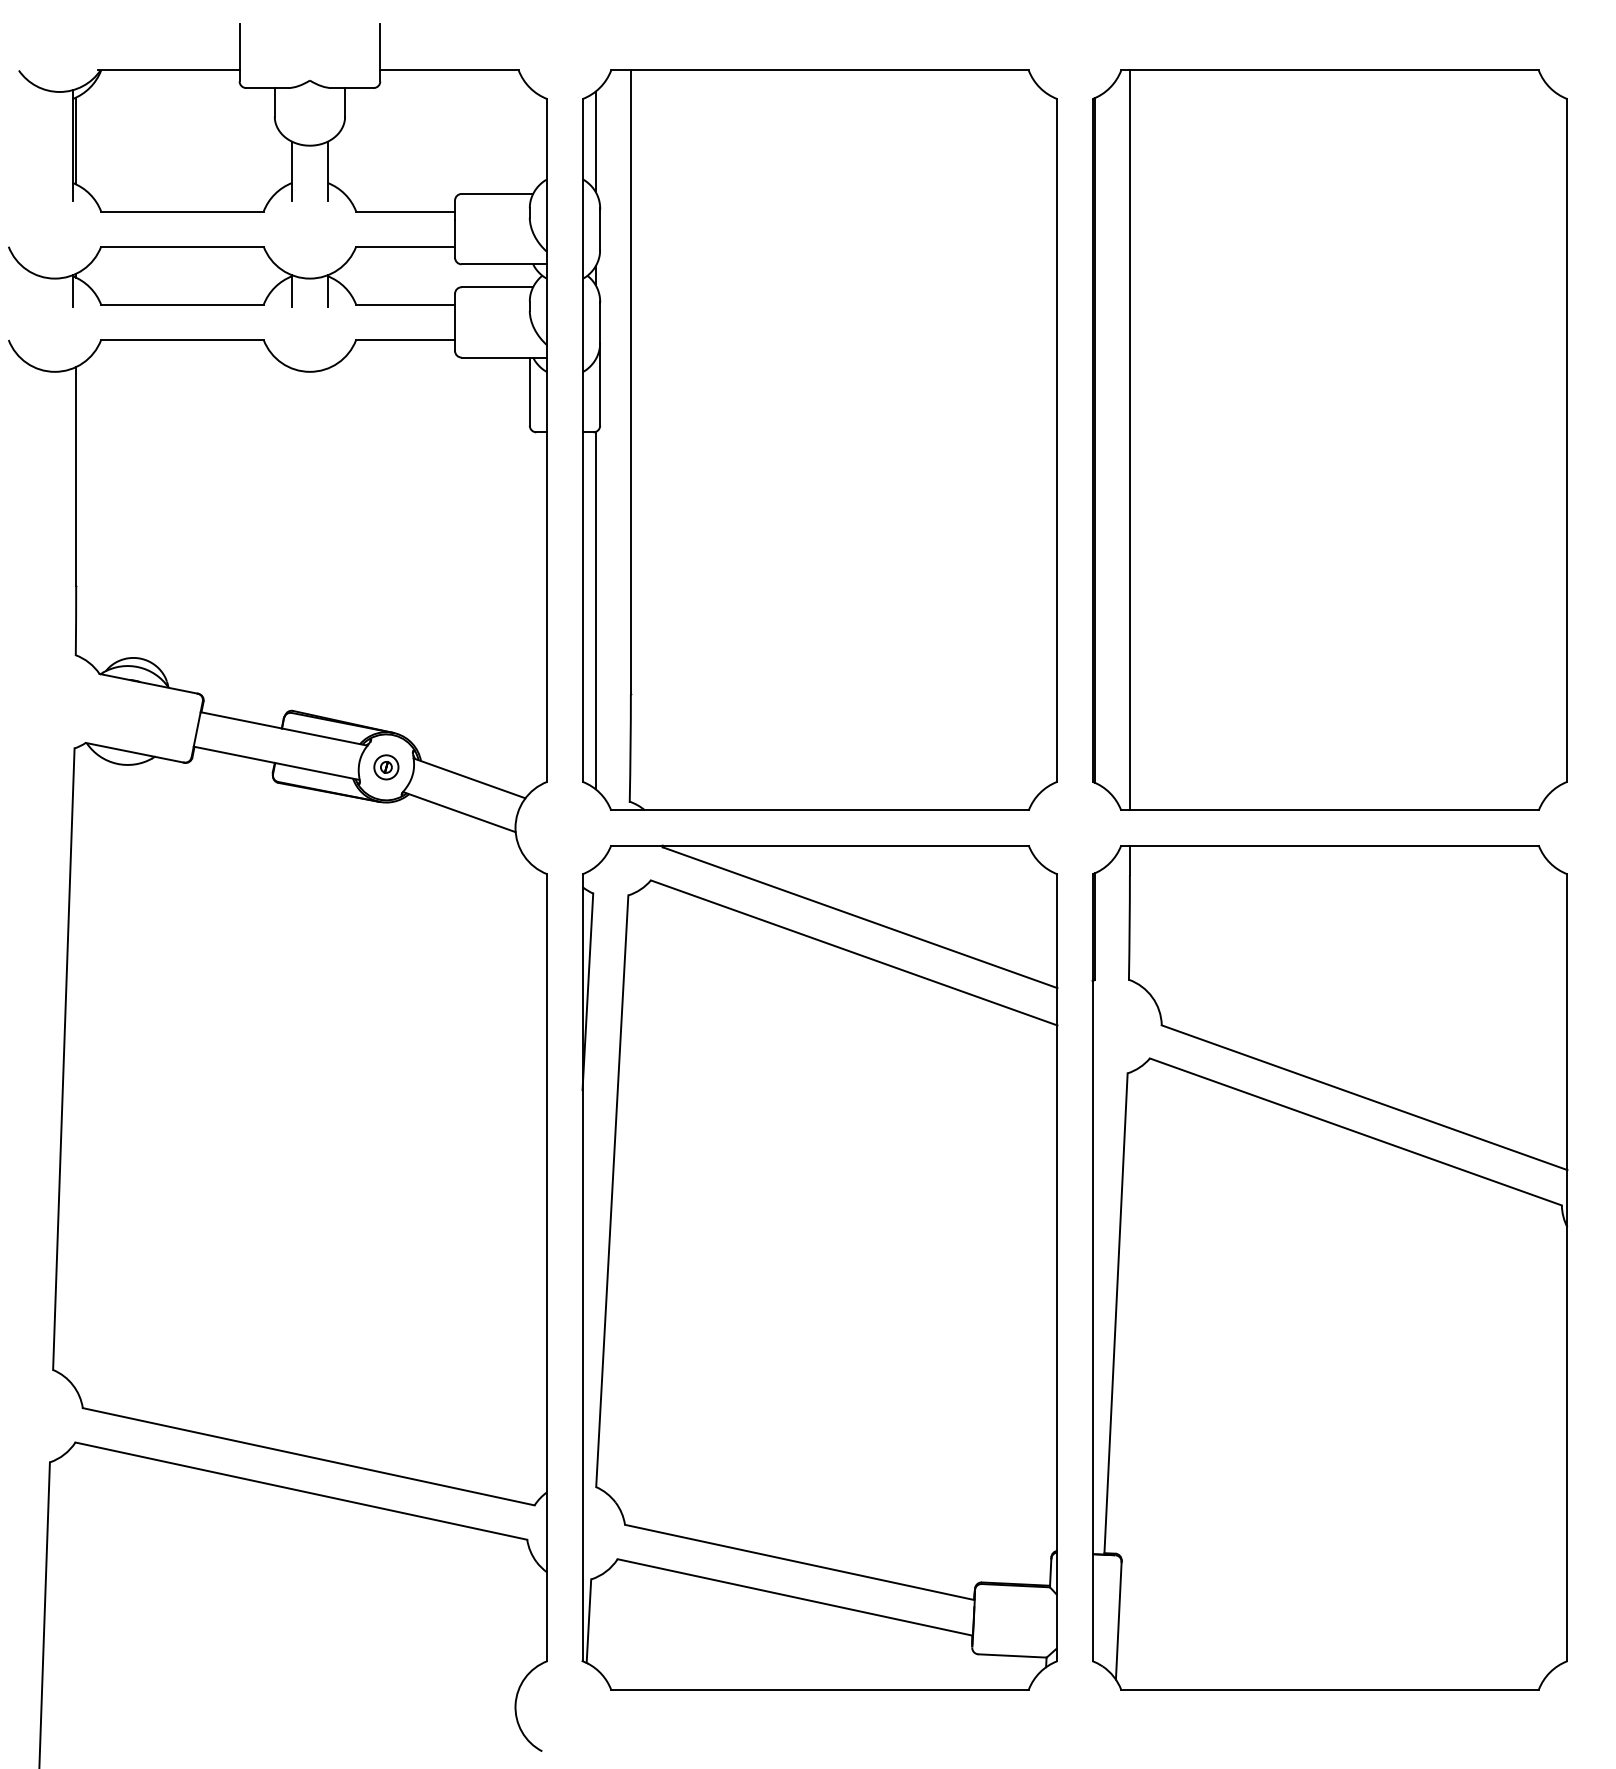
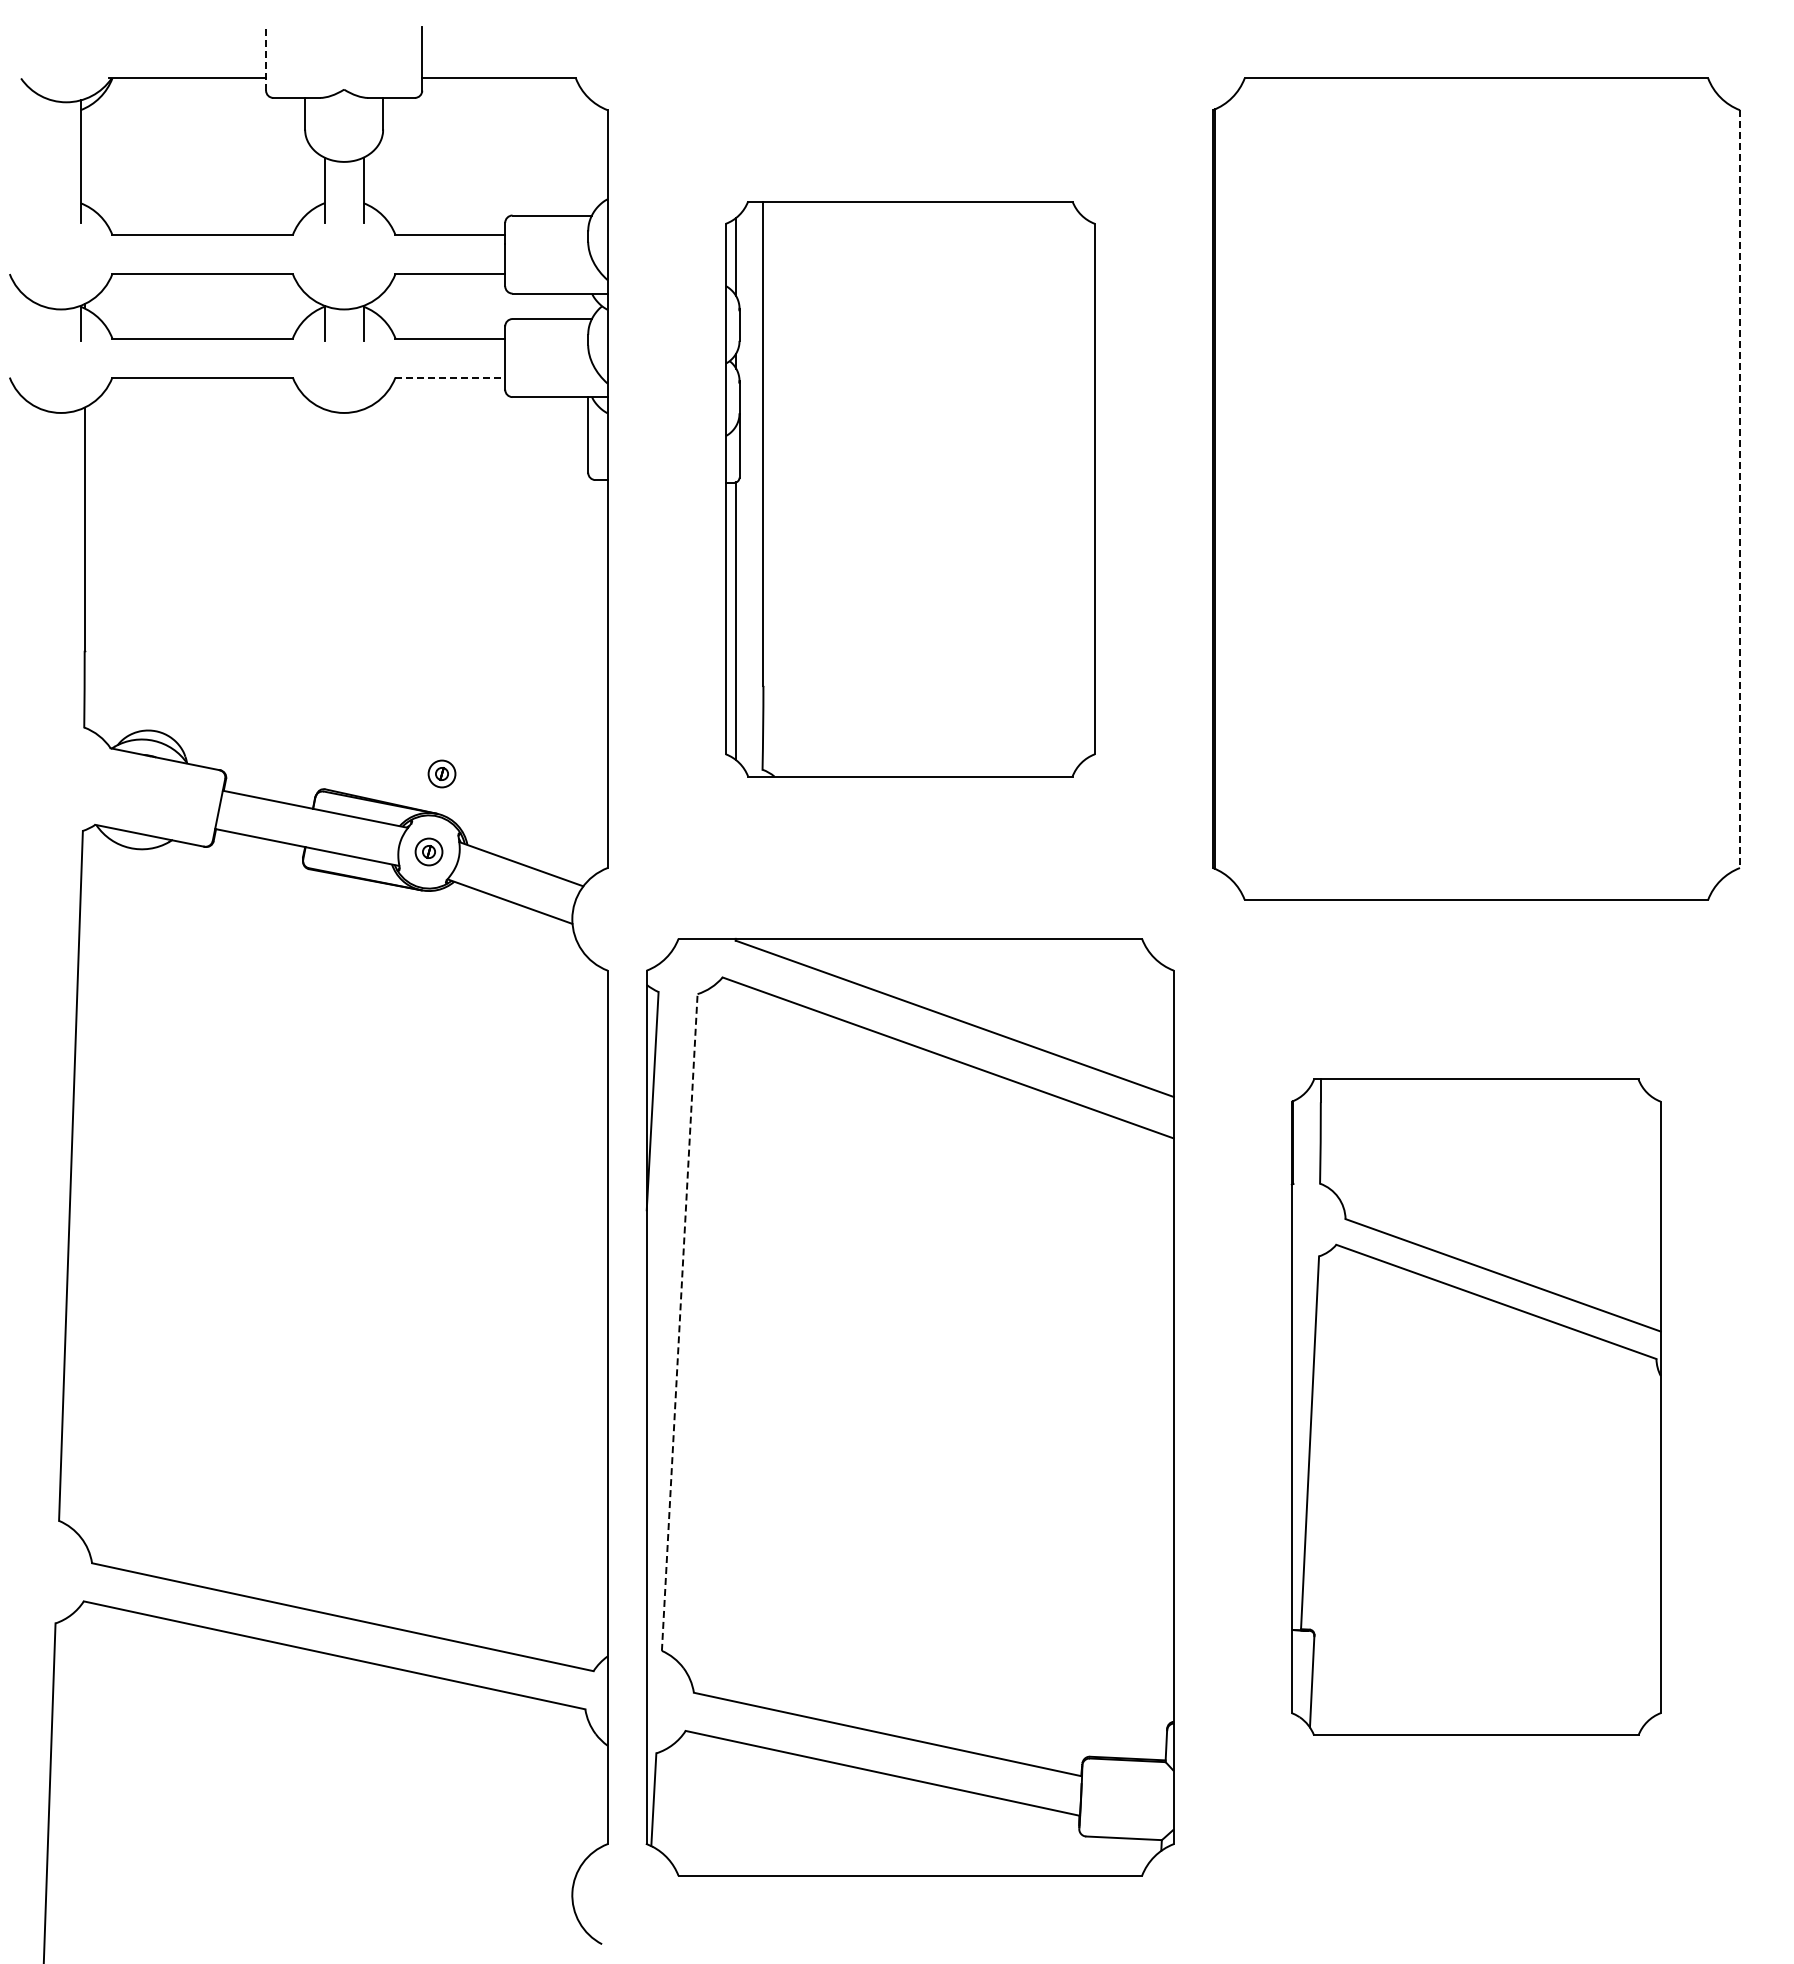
line: (239, 52) -> (266, 58), solid -> dashed
line: (76, 140) -> (84, 156), removed
line: (405, 339) -> (450, 377), solid -> dashed
part: (820, 439) -> (910, 488), size x0.7
line: (1130, 439) -> (1254, 488), removed
line: (1567, 440) -> (1740, 489), solid -> dashed
part: (397, 696) -> (441, 773), added
line: (612, 1191) -> (679, 1322), solid -> dashed
part: (1329, 1267) -> (1475, 1407), size x0.7

